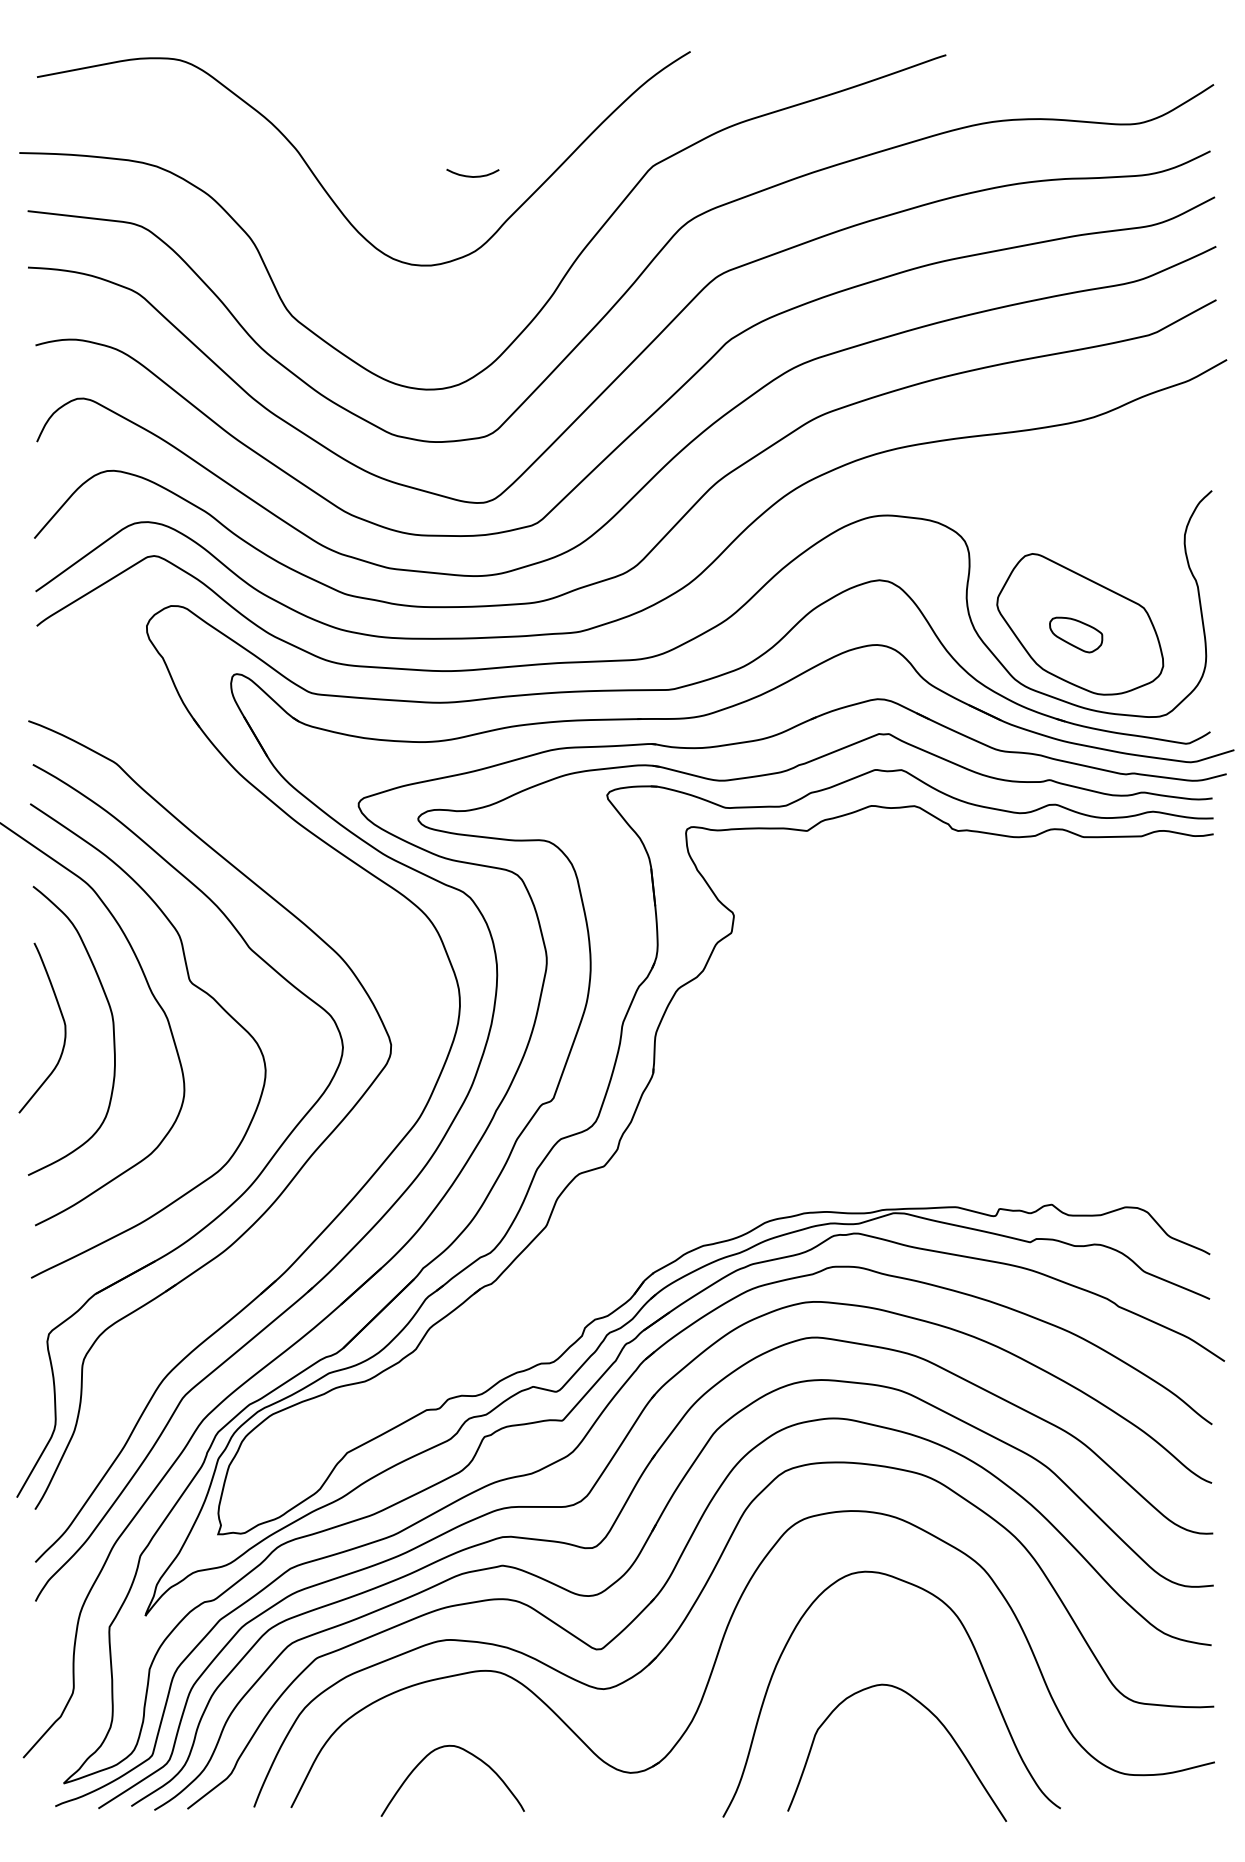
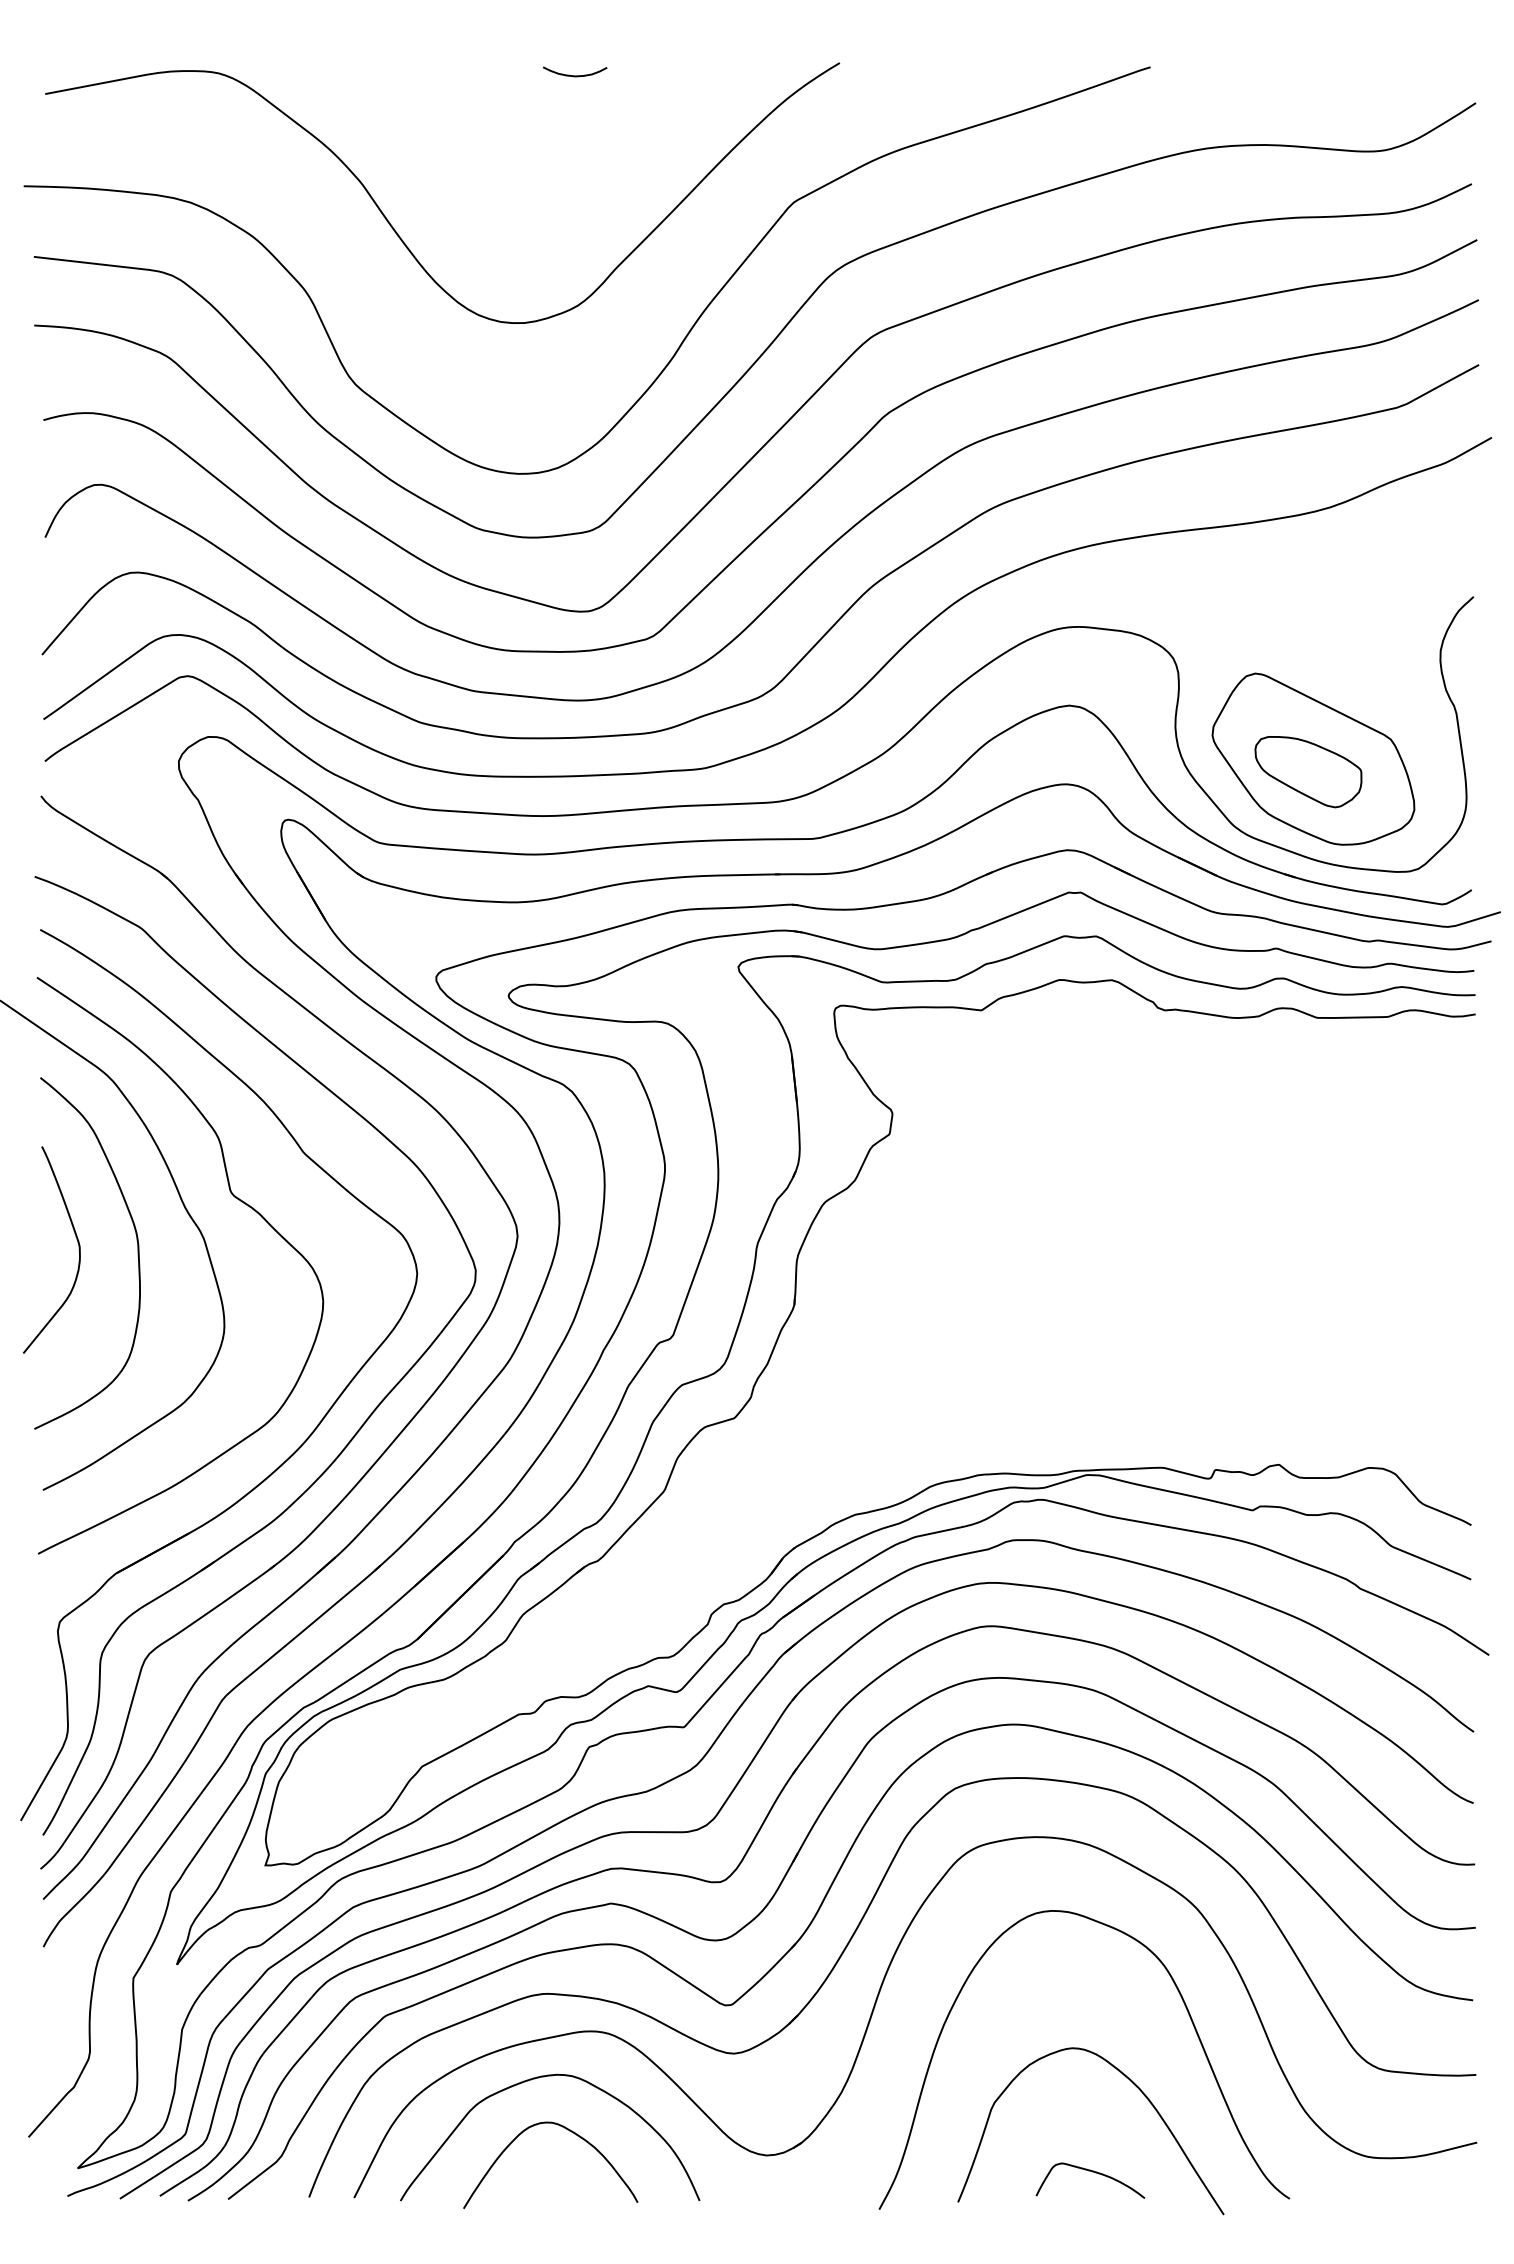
curve: (473, 176) -> (575, 75), moved
part: (1076, 635) -> (1308, 772), size x1.67
part: (328, 1178) -> (399, 1432), added
curve: (437, 1711) -> (531, 2080), added
curve: (898, 1786) -> (1092, 2172), added

